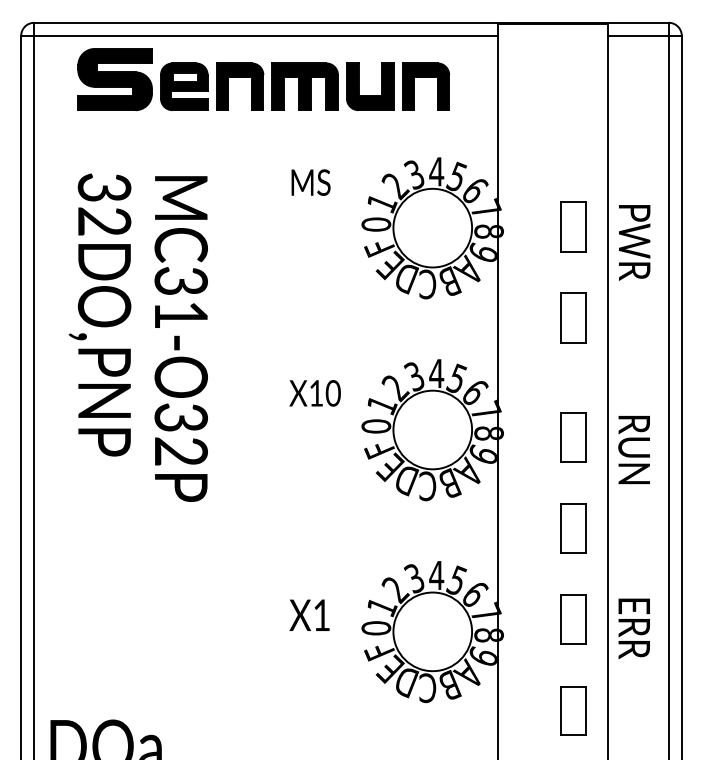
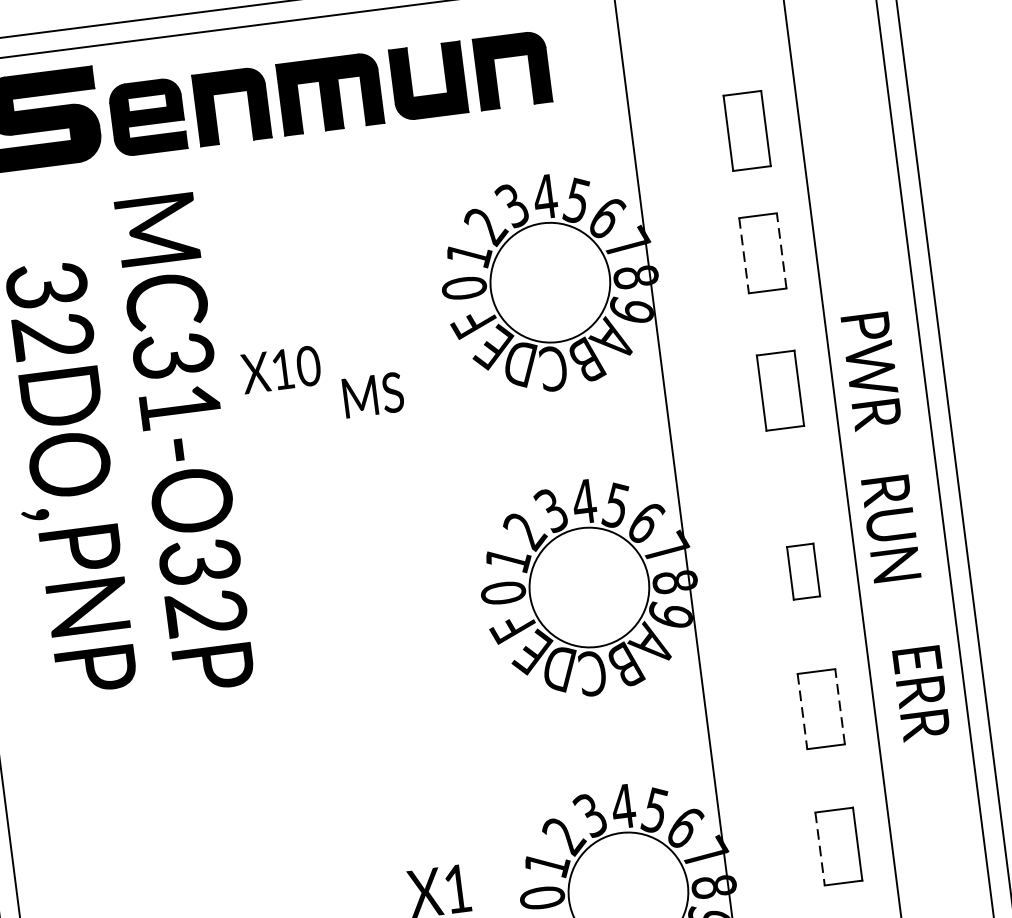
part: (573, 145) -> (746, 130), added
text: (310, 182) -> (372, 395), moved
line: (561, 226) -> (744, 255), solid -> dashed
line: (586, 226) -> (782, 250), solid -> dashed
text: (634, 242) -> (871, 371), moved
text: (180, 338) -> (183, 442), moved
text: (314, 393) -> (280, 370), moved
part: (573, 437) -> (803, 571), size x0.7
text: (633, 450) -> (890, 529), moved
line: (561, 528) -> (802, 711), solid -> dashed
line: (586, 528) -> (840, 706), solid -> dashed
line: (561, 620) -> (820, 850), solid -> dashed
text: (633, 628) -> (920, 693), moved

